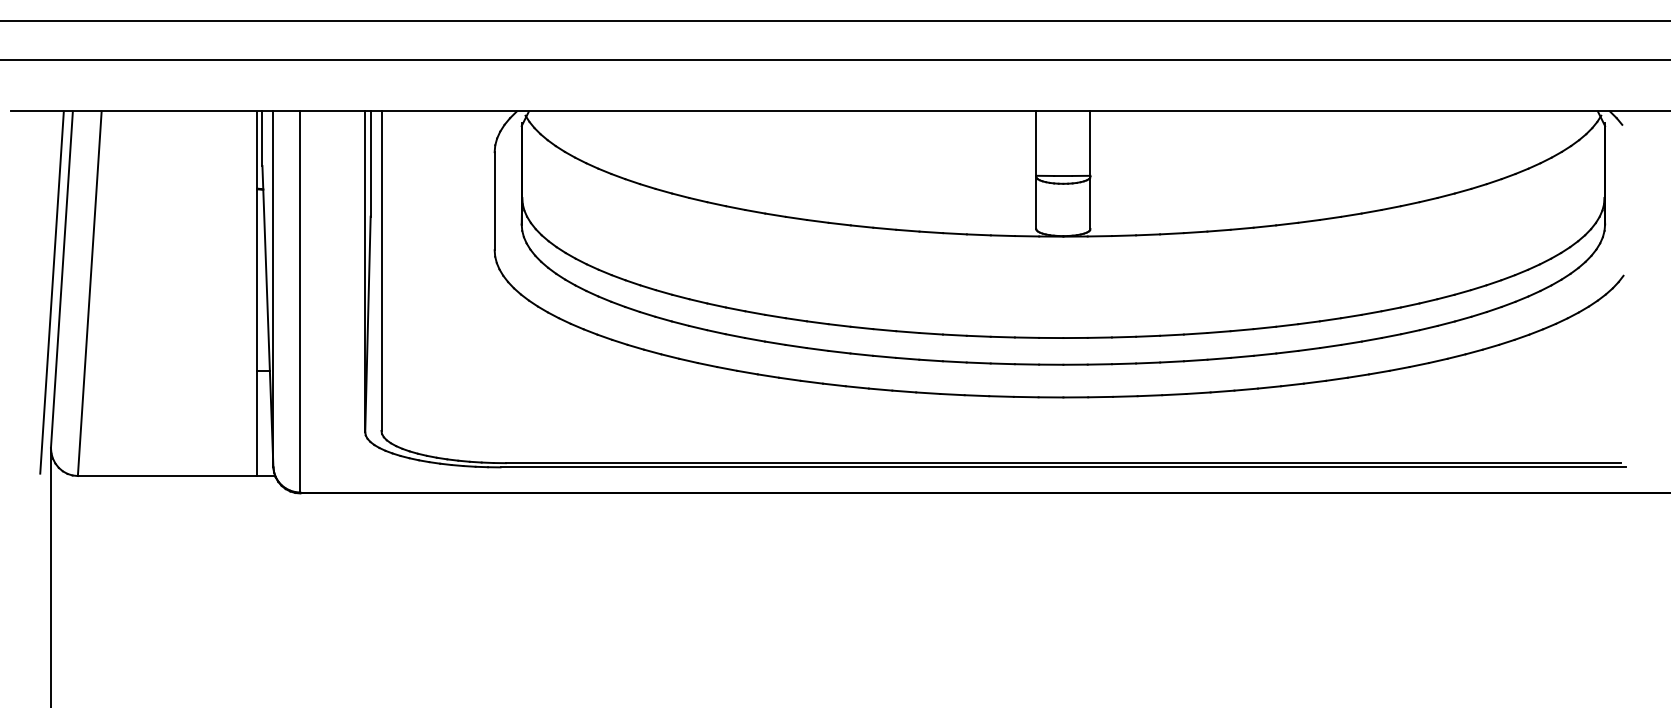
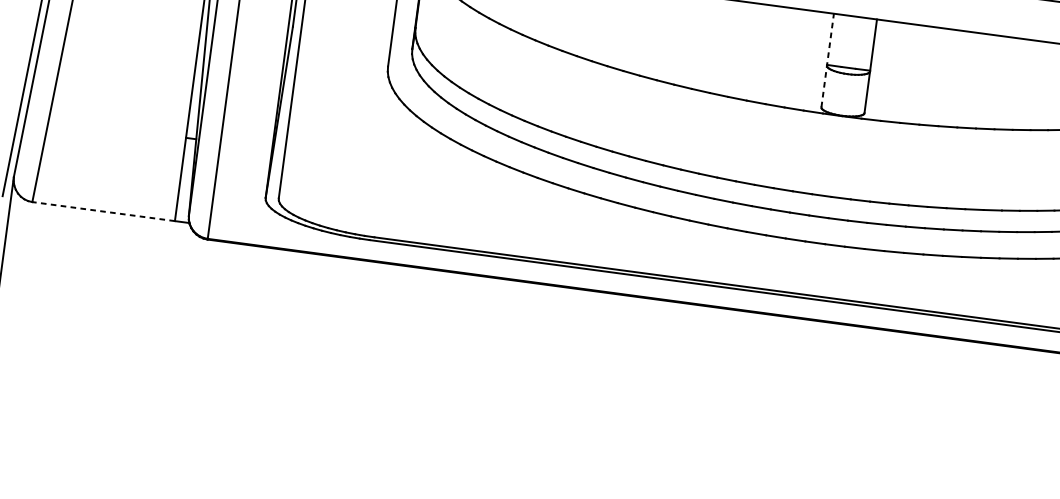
line: (1036, 170) -> (827, 60), solid -> dashed
line: (167, 476) -> (103, 211), solid -> dashed

